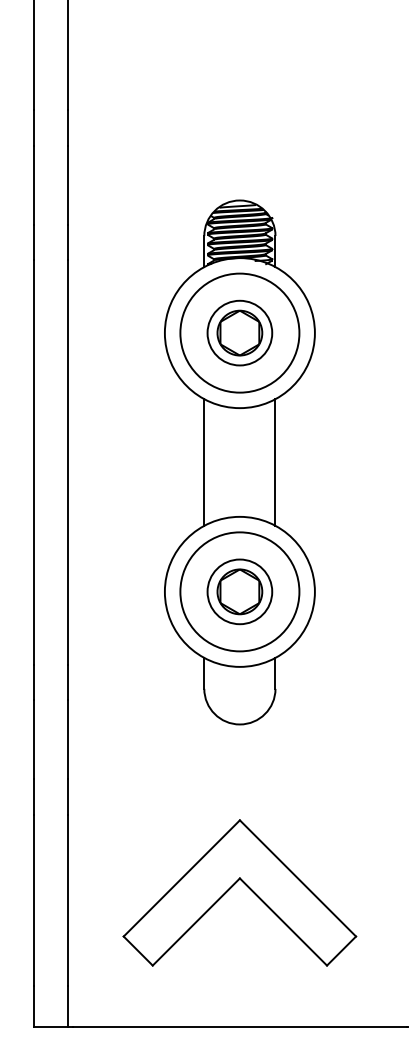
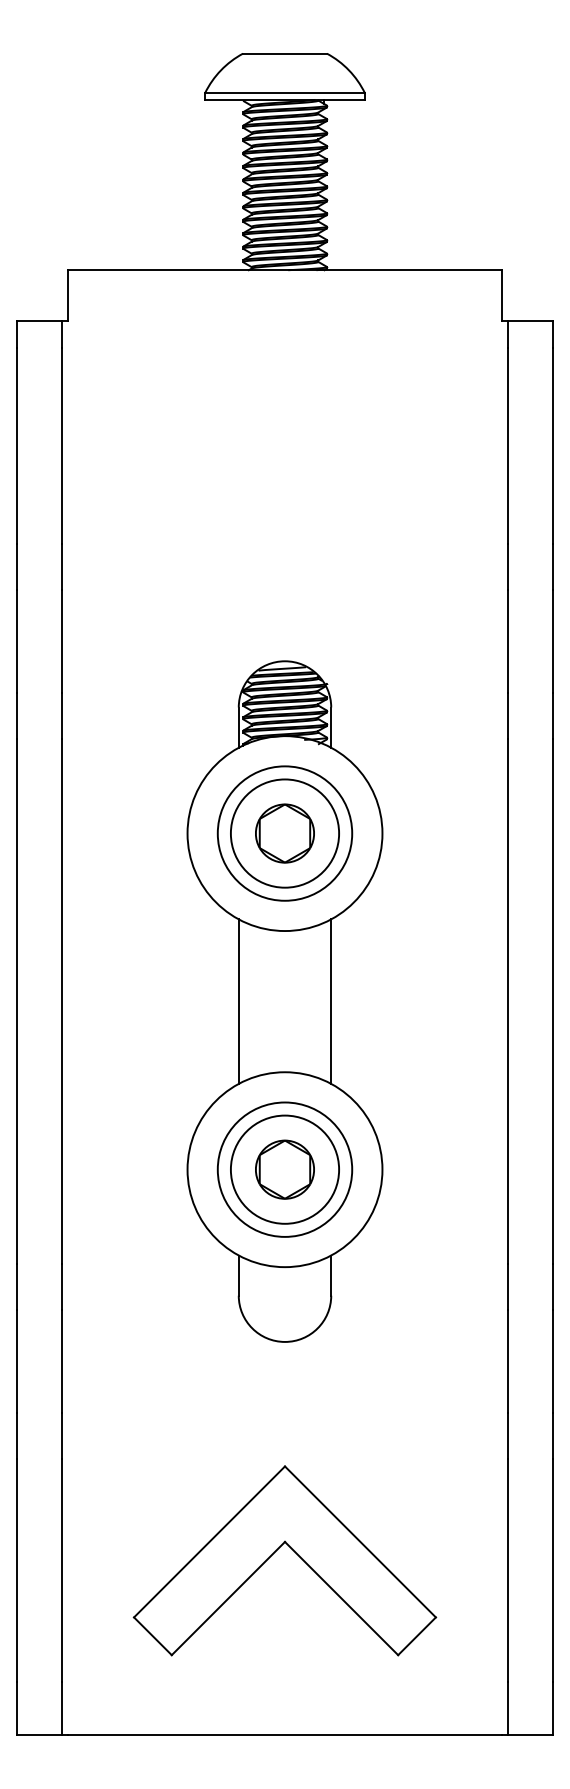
circle: (239, 333) -> (284, 833), size x0.7
circle: (240, 333) -> (285, 833), size x1.6
circle: (239, 591) -> (284, 1169), size x0.7
circle: (240, 591) -> (285, 1169), size x1.6

